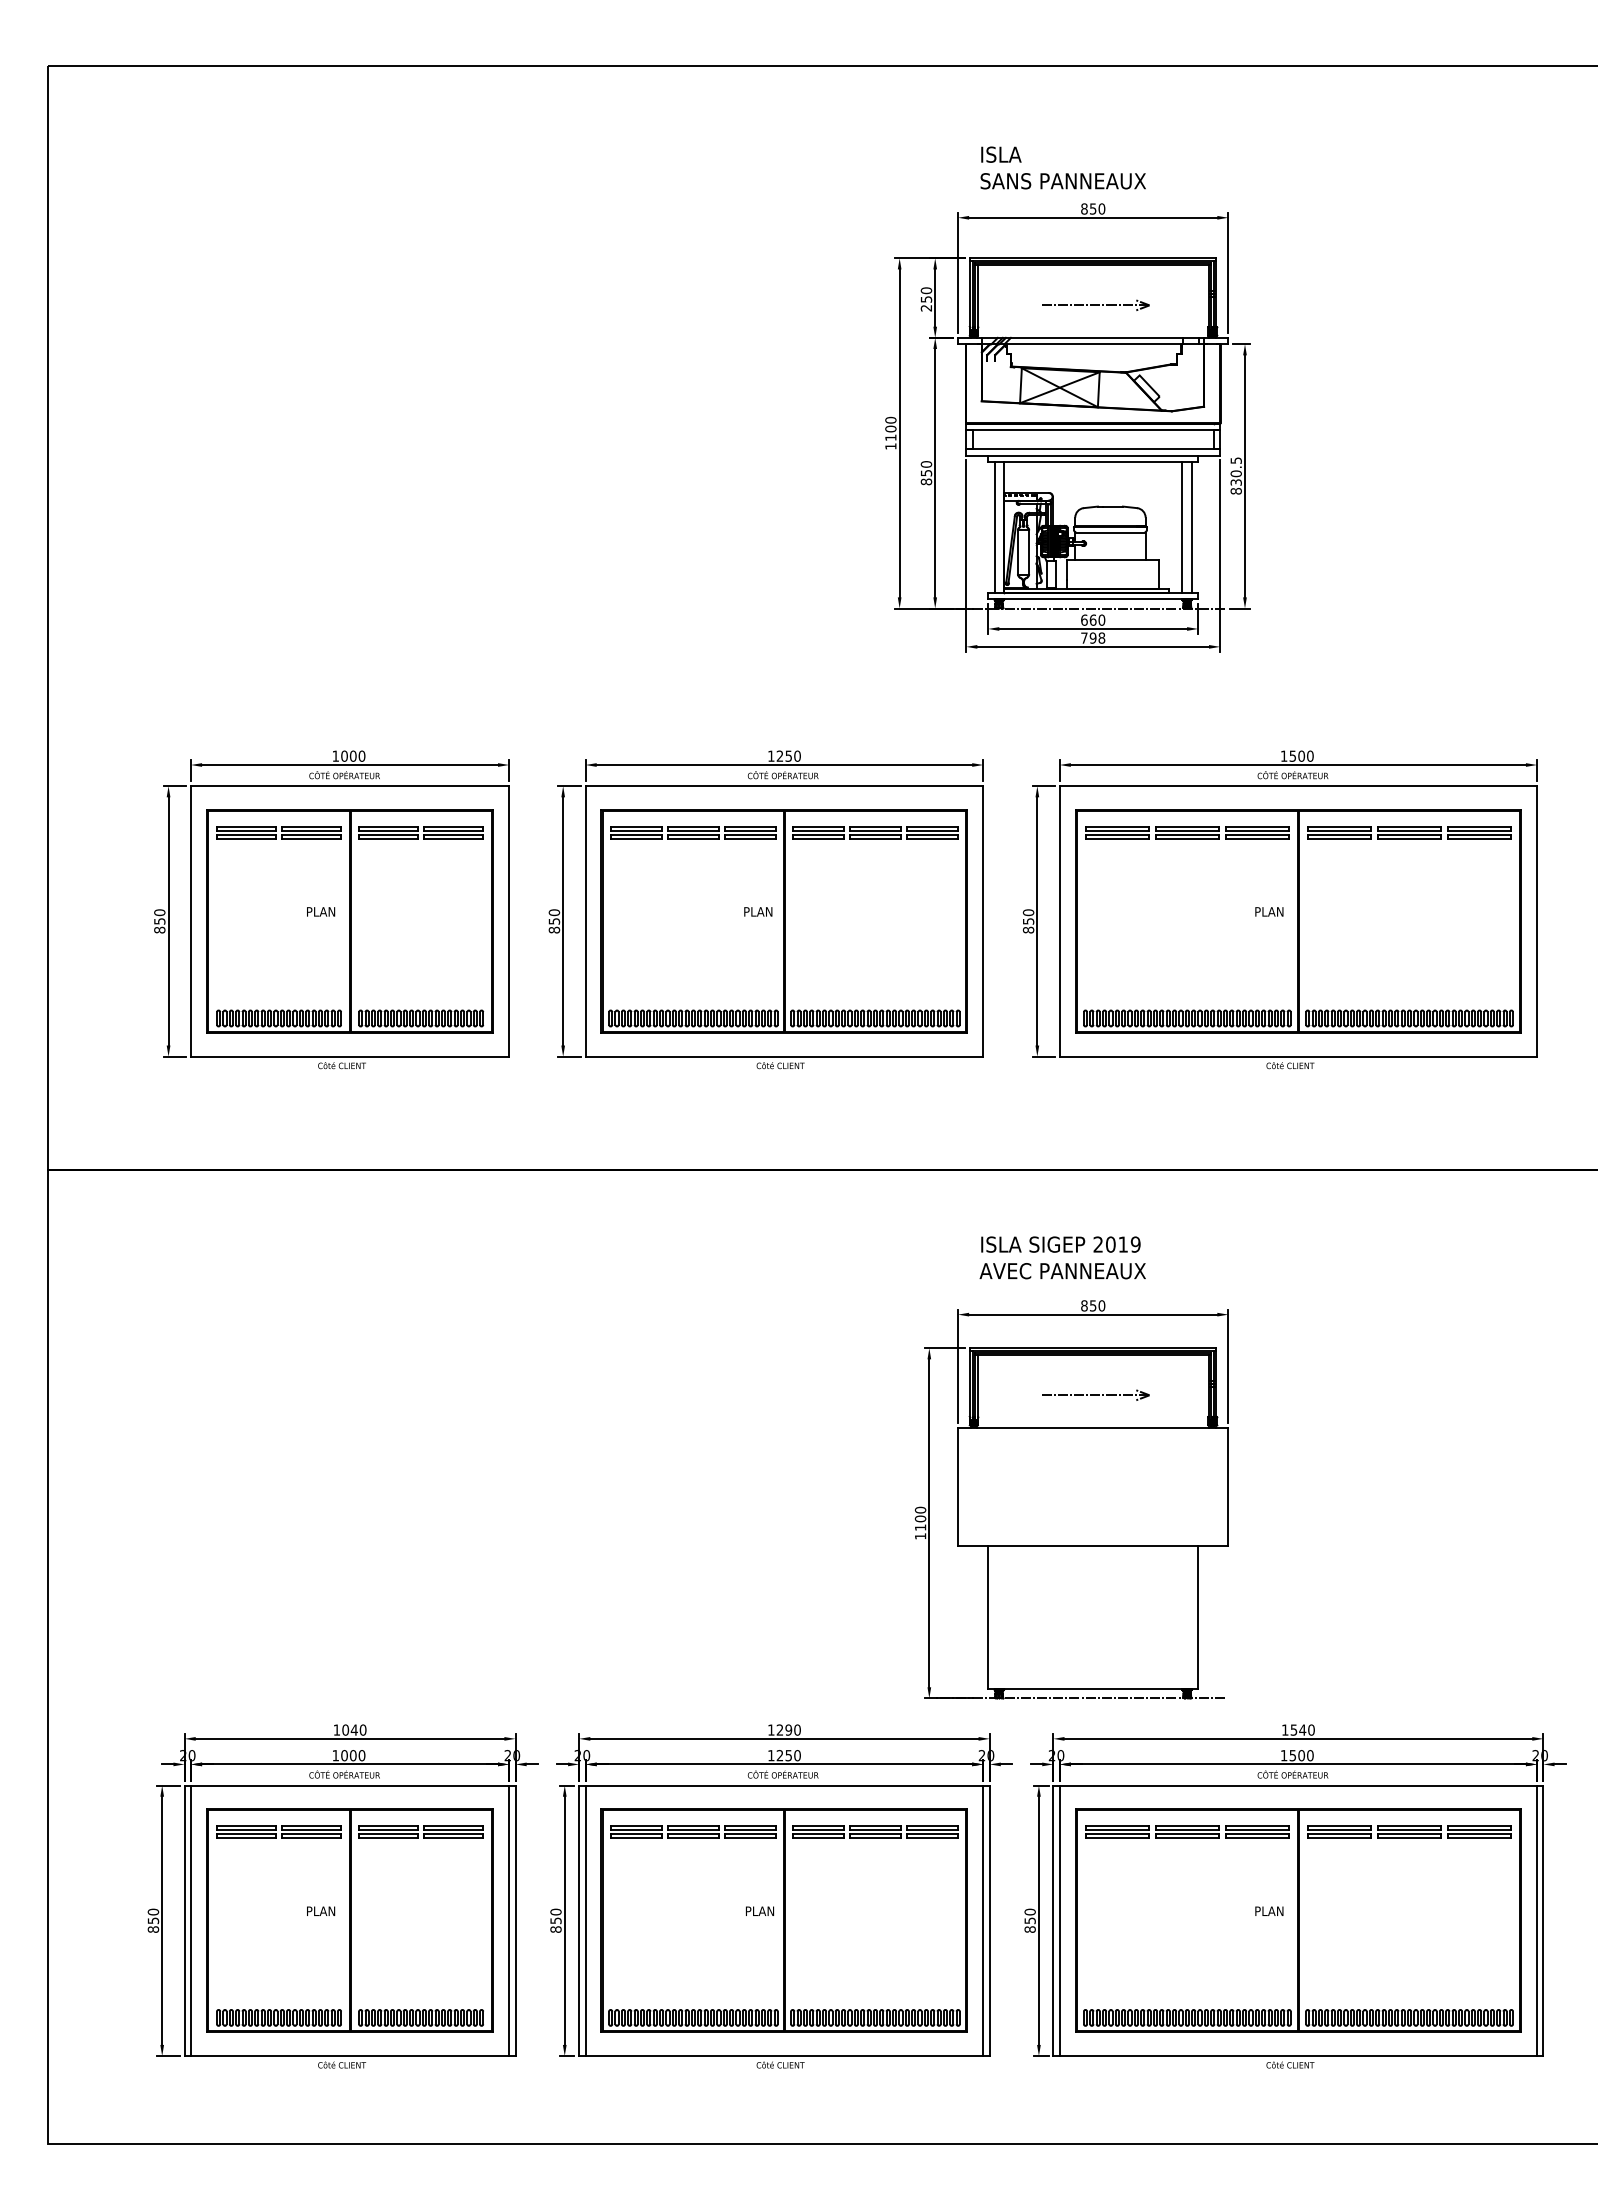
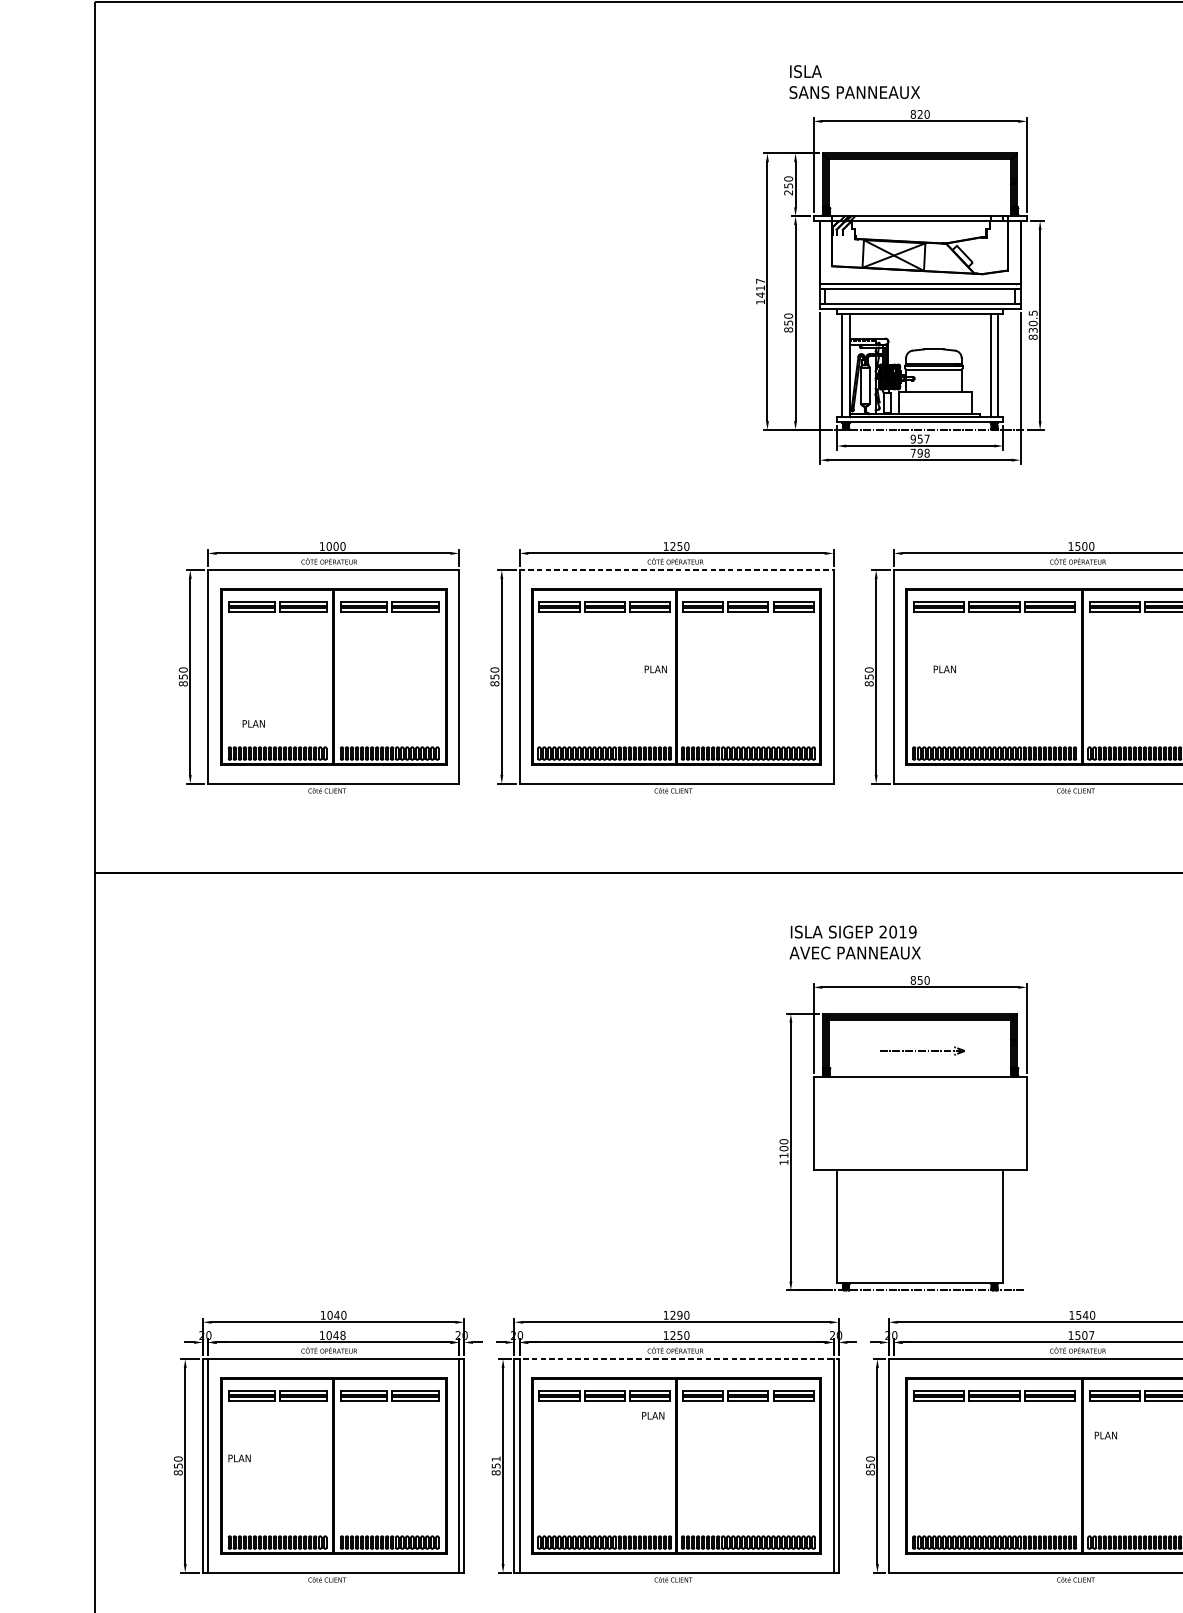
text: (1062, 167) -> (854, 81), moved
text: (1093, 208) -> (920, 114), 850 -> 820
part: (1095, 304) -> (922, 189), removed
text: (890, 428) -> (760, 287), 1100 -> 1417
text: (1093, 619) -> (920, 438), 660 -> 957
line: (784, 786) -> (676, 570), solid -> dashed
text: (321, 911) -> (254, 723), moved
text: (1269, 911) -> (944, 669), moved
text: (1062, 1257) -> (854, 942), moved
text: (357, 1755) -> (339, 1335), 1000 -> 1048
text: (1310, 1755) -> (1091, 1335), 1500 -> 1507
line: (784, 1785) -> (676, 1359), solid -> dashed
text: (321, 1910) -> (239, 1457), moved
text: (759, 1910) -> (652, 1415), moved
text: (1269, 1910) -> (1106, 1434), moved
text: (555, 1911) -> (495, 1458), 850 -> 851
line: (1059, 1920) -> (893, 1465), removed

